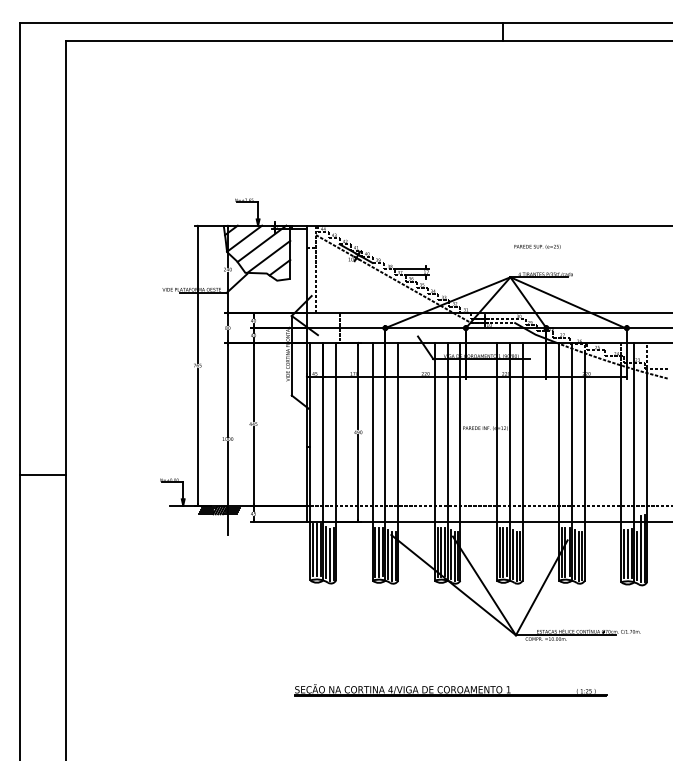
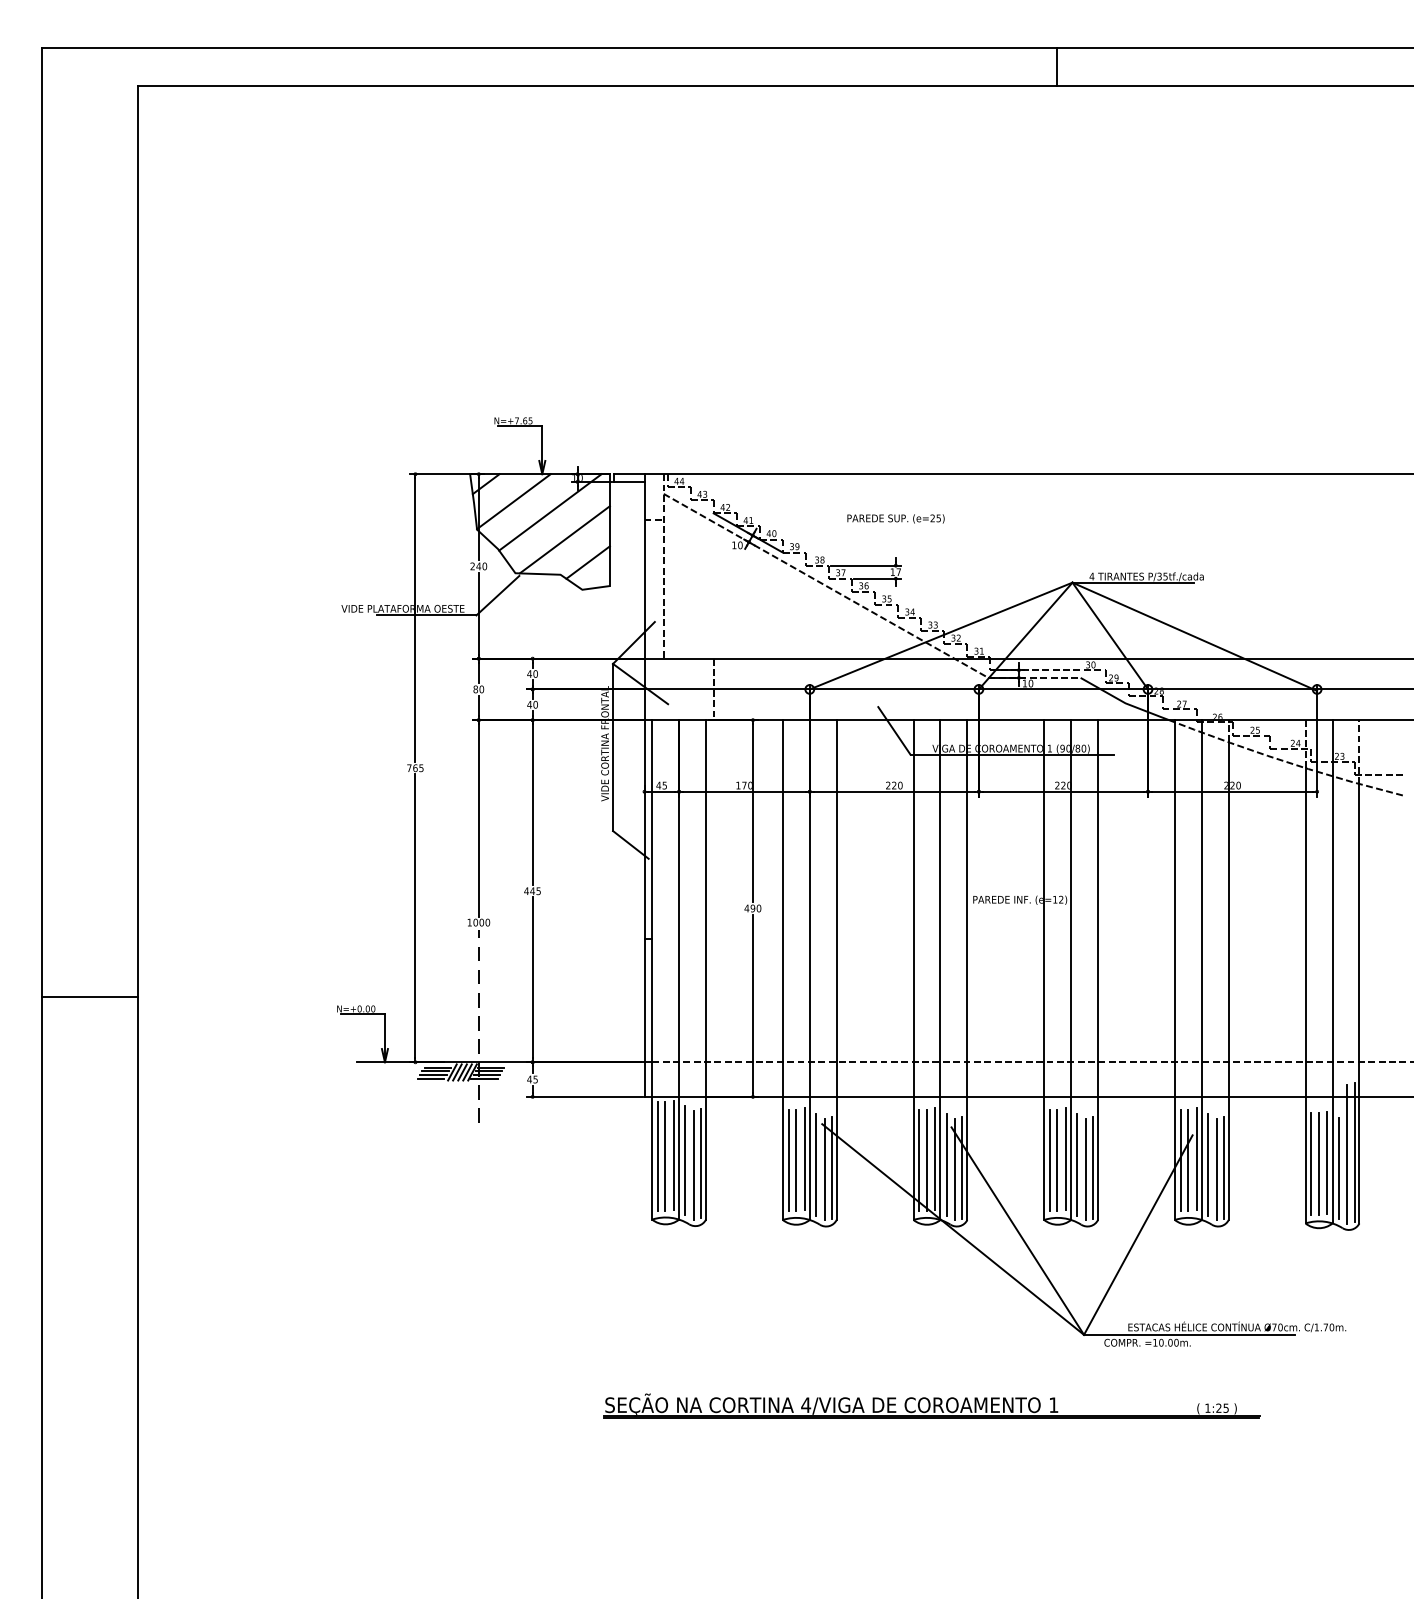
text: (537, 246) -> (896, 517), moved
line: (227, 488) -> (477, 1026), solid -> dashed
part: (450, 690) -> (931, 1406), moved

